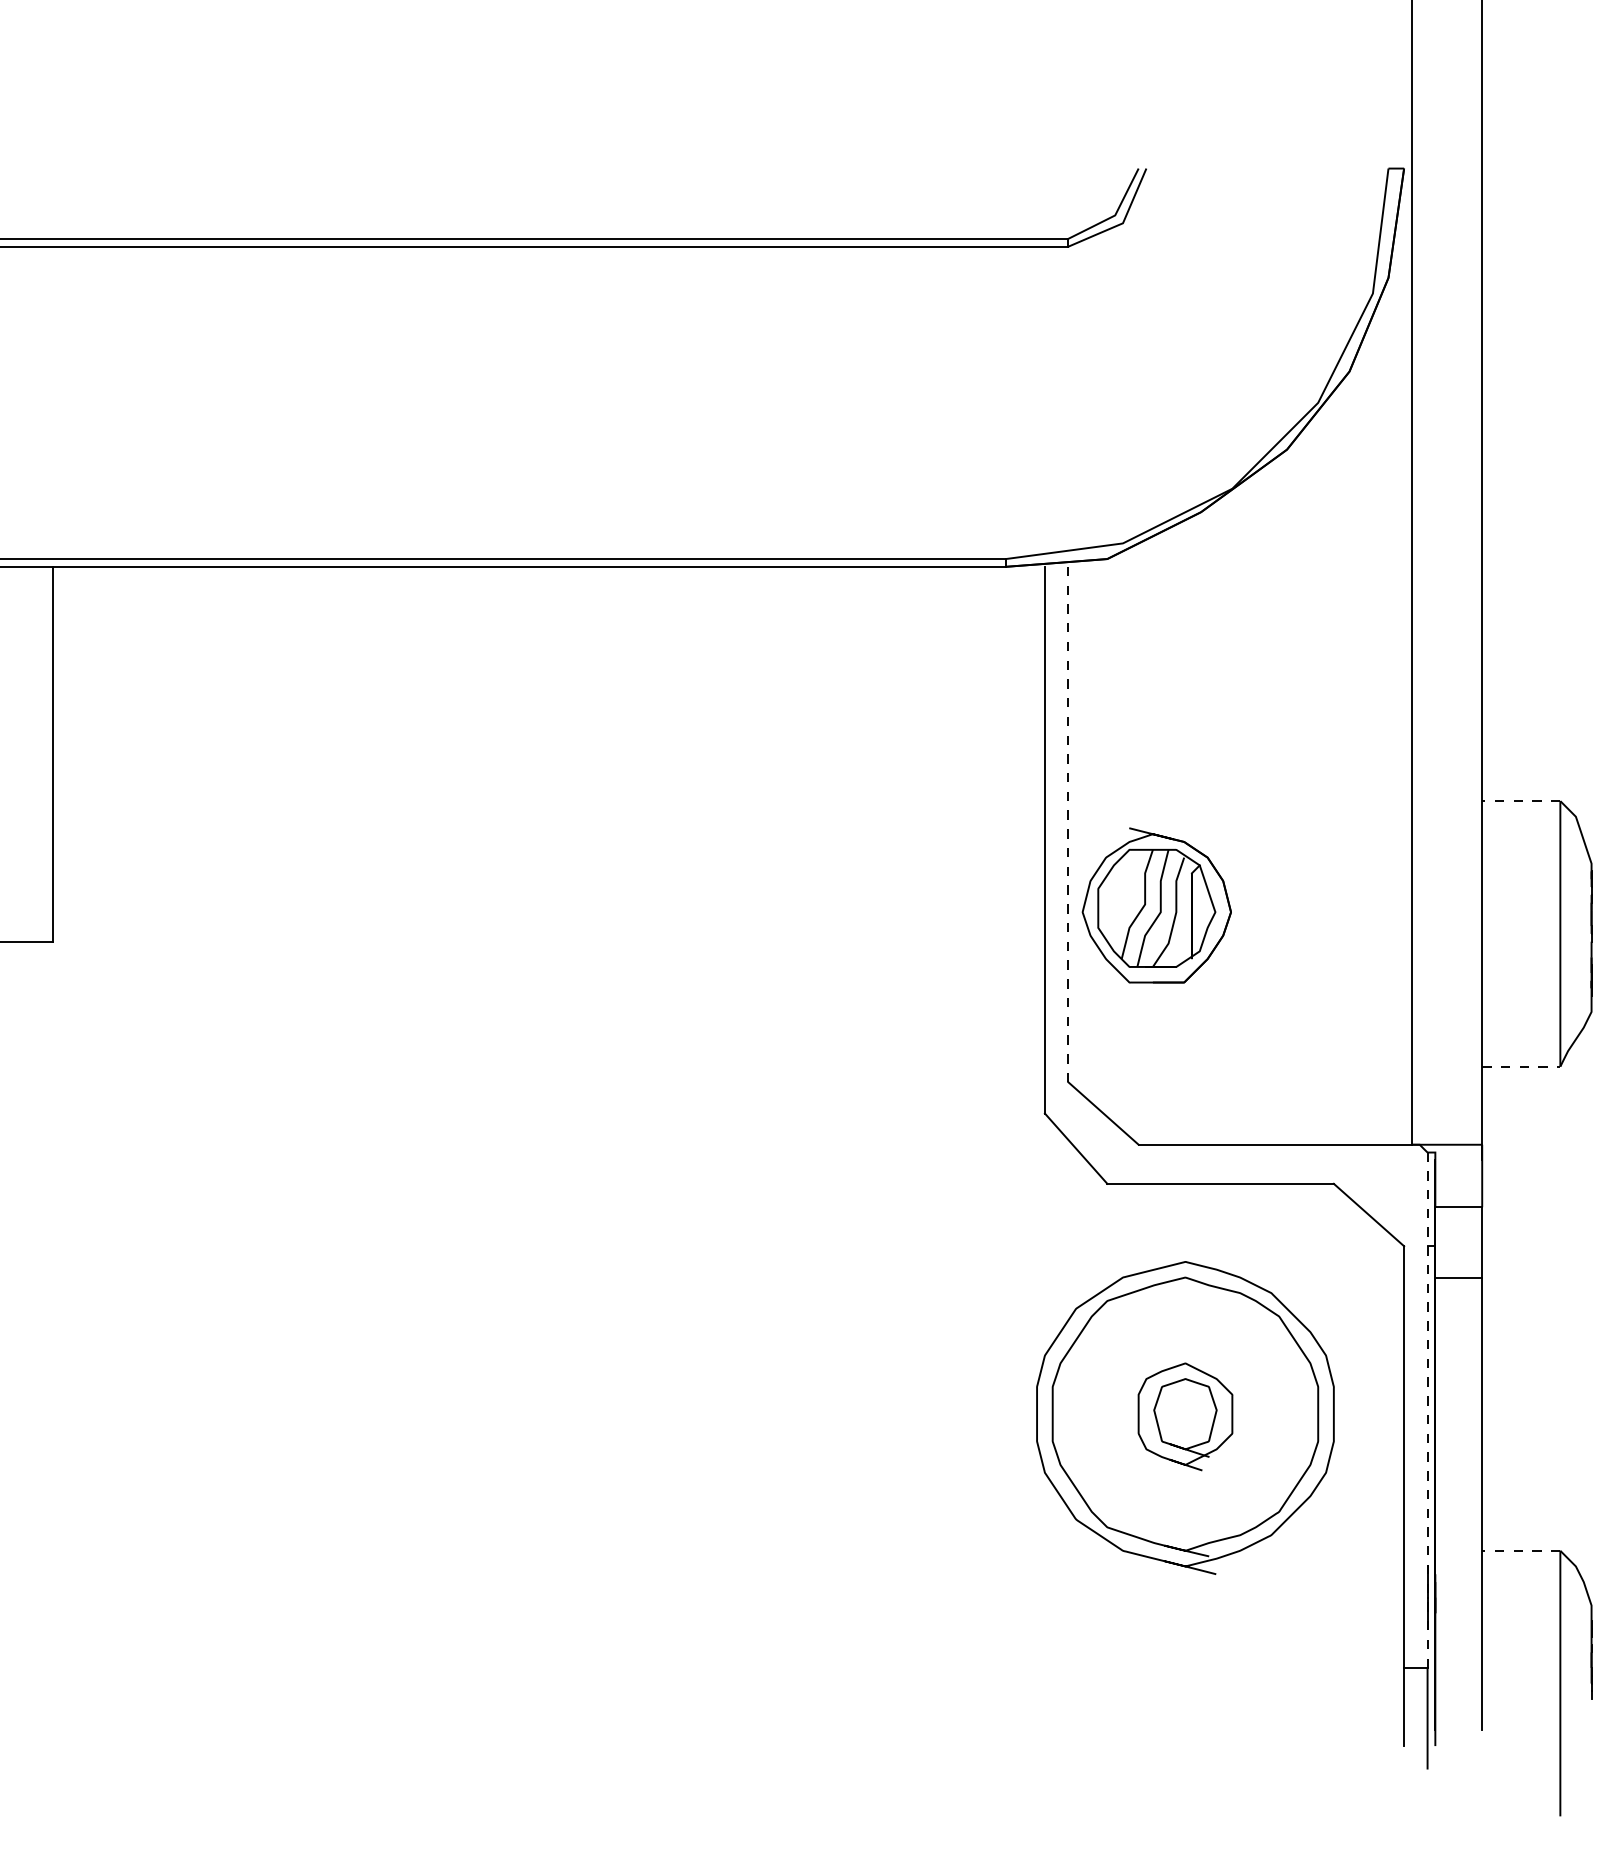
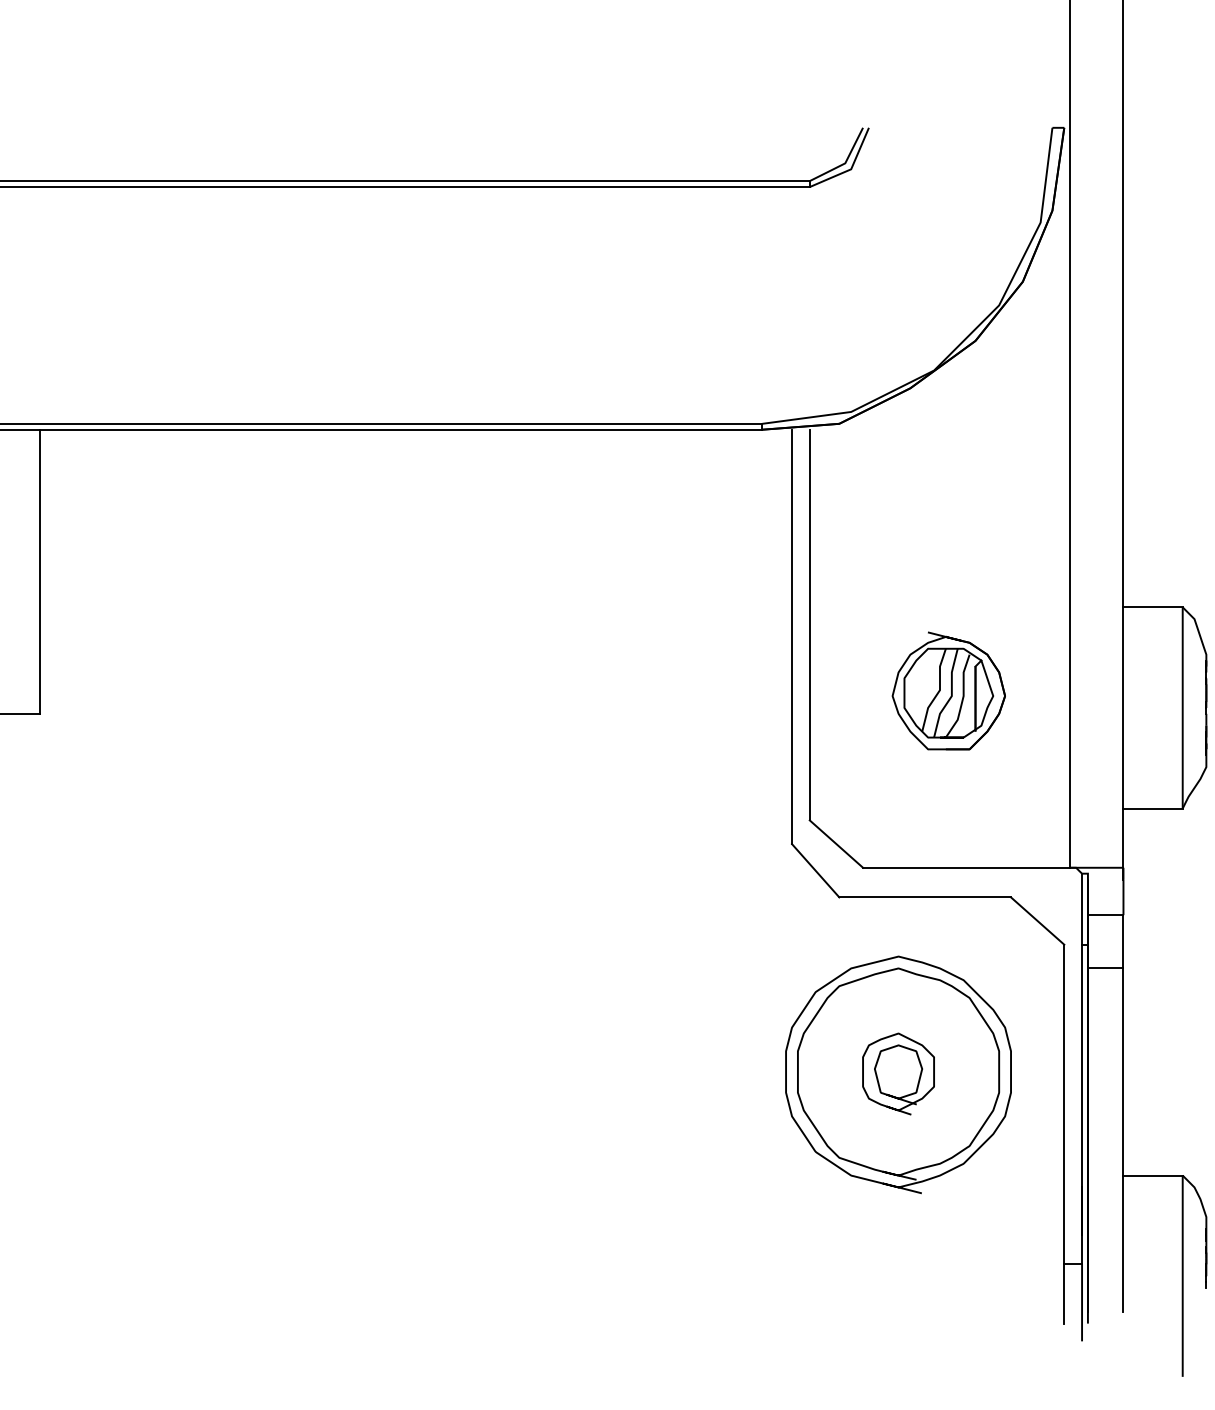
line: (1520, 801) -> (1152, 607), dashed -> solid
line: (1068, 824) -> (809, 625), dashed -> solid
part: (1156, 905) -> (948, 690), moved
line: (1521, 1066) -> (1153, 808), dashed -> solid
line: (1427, 1410) -> (1082, 1069), dashed -> solid
line: (1520, 1550) -> (1152, 1175), dashed -> solid

